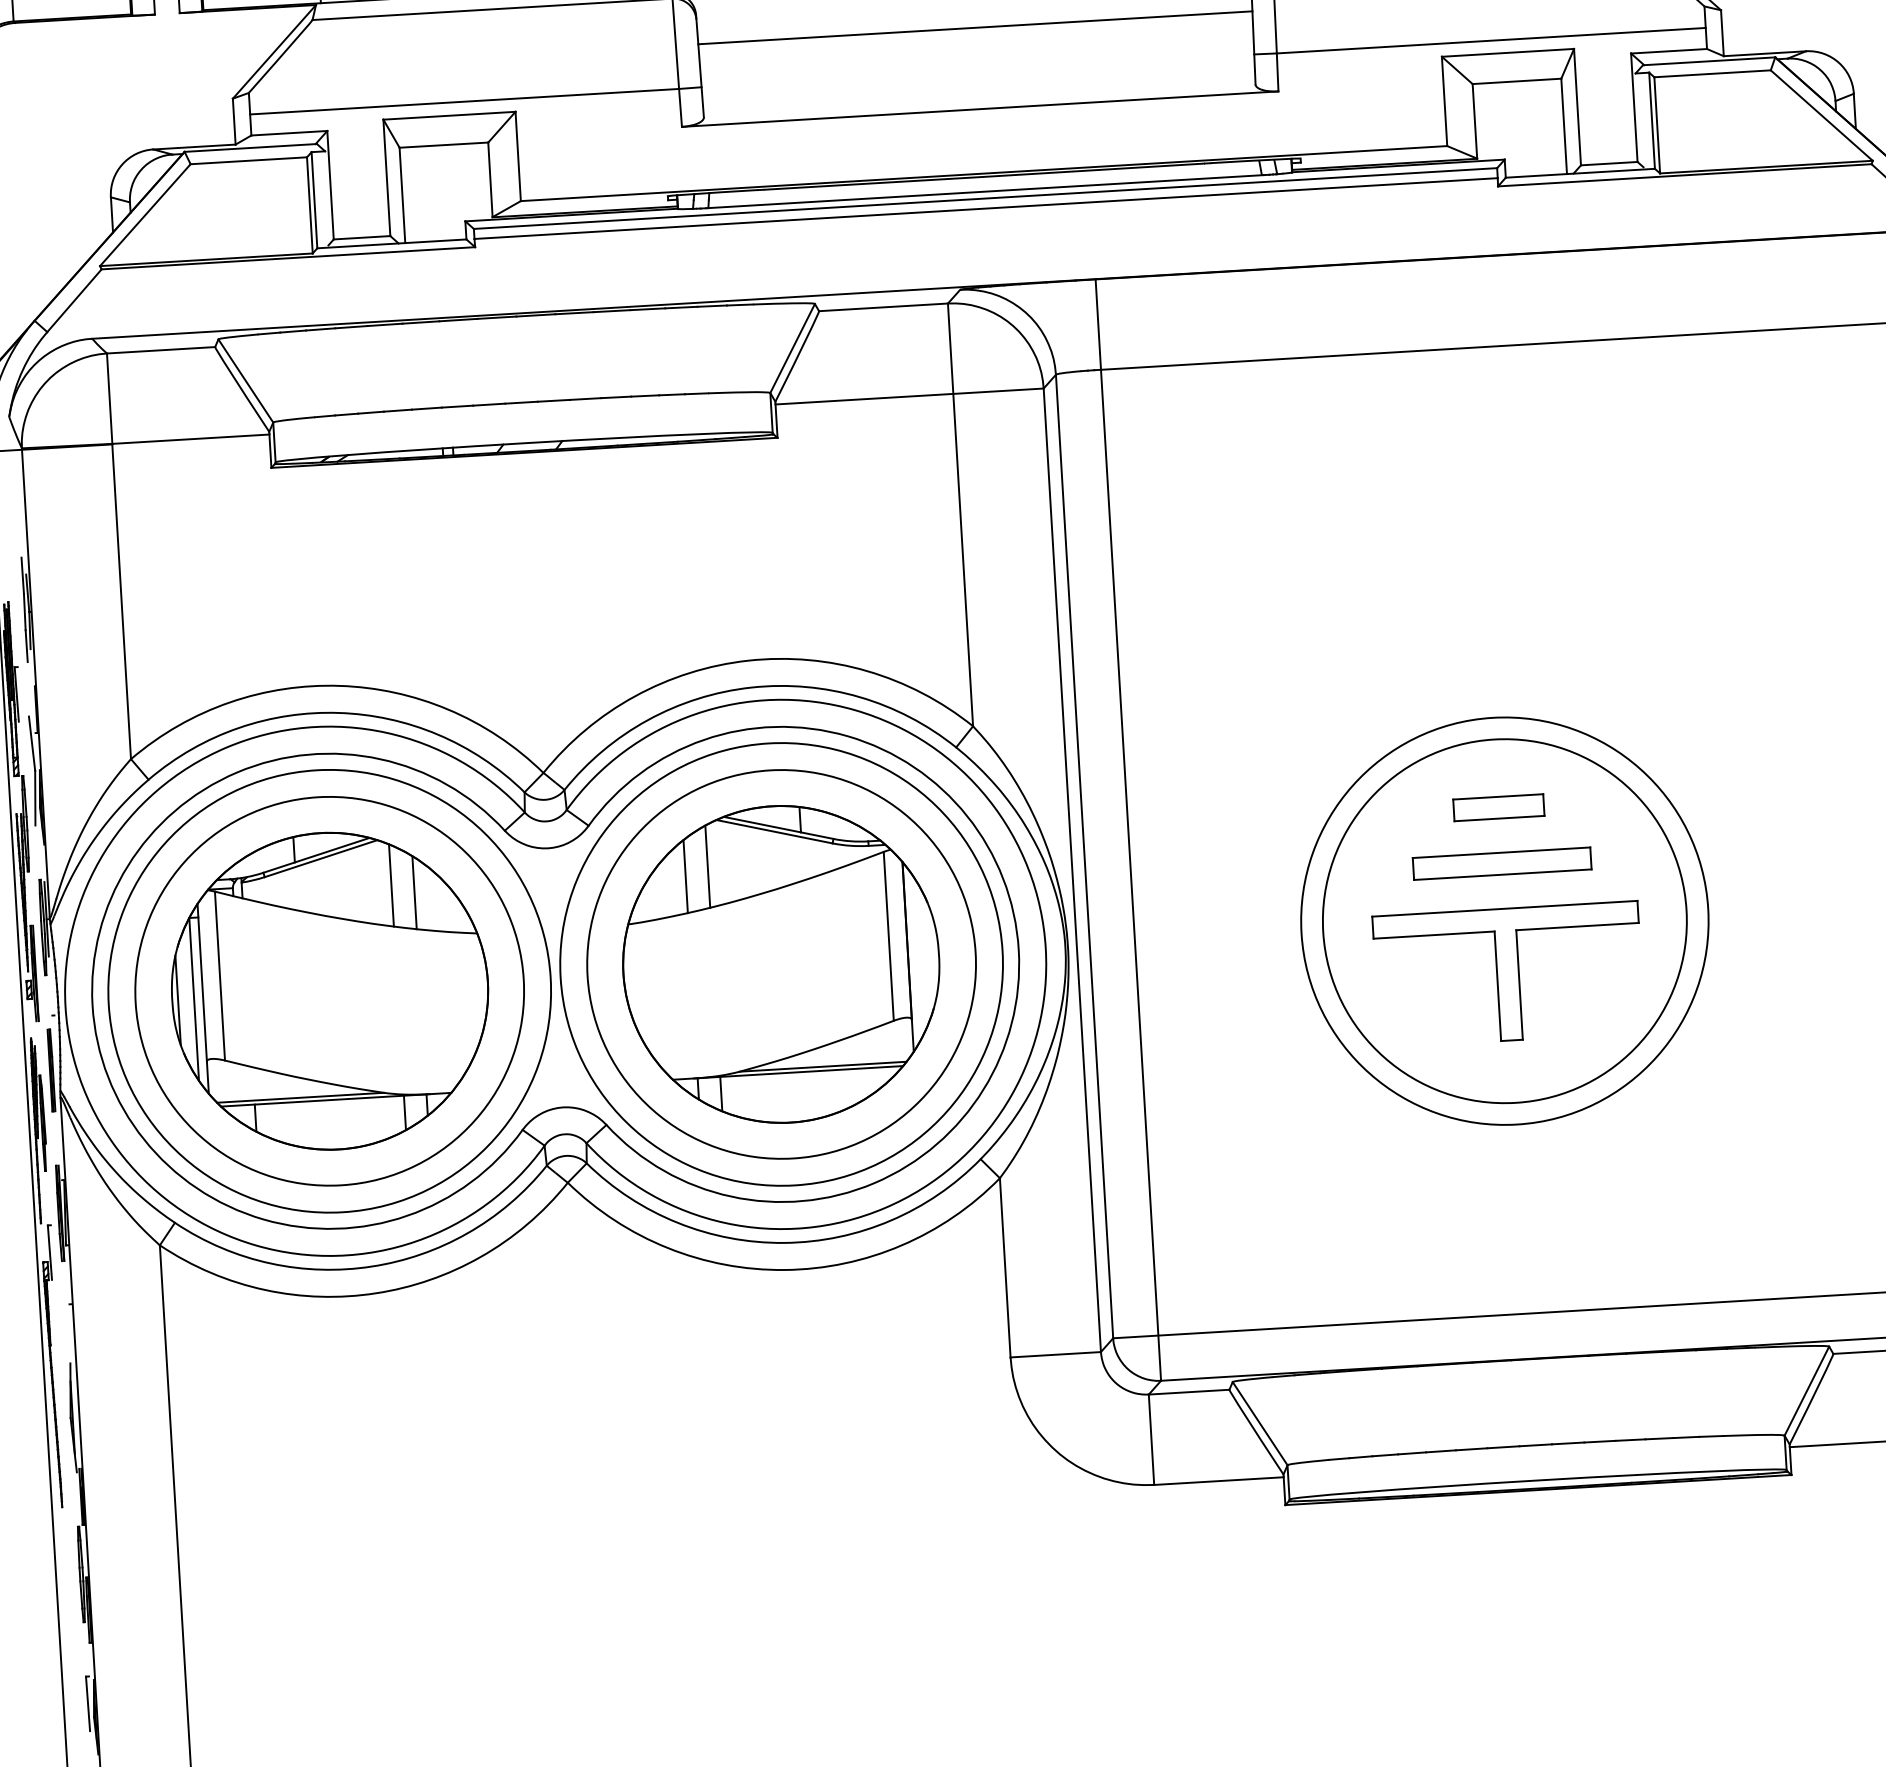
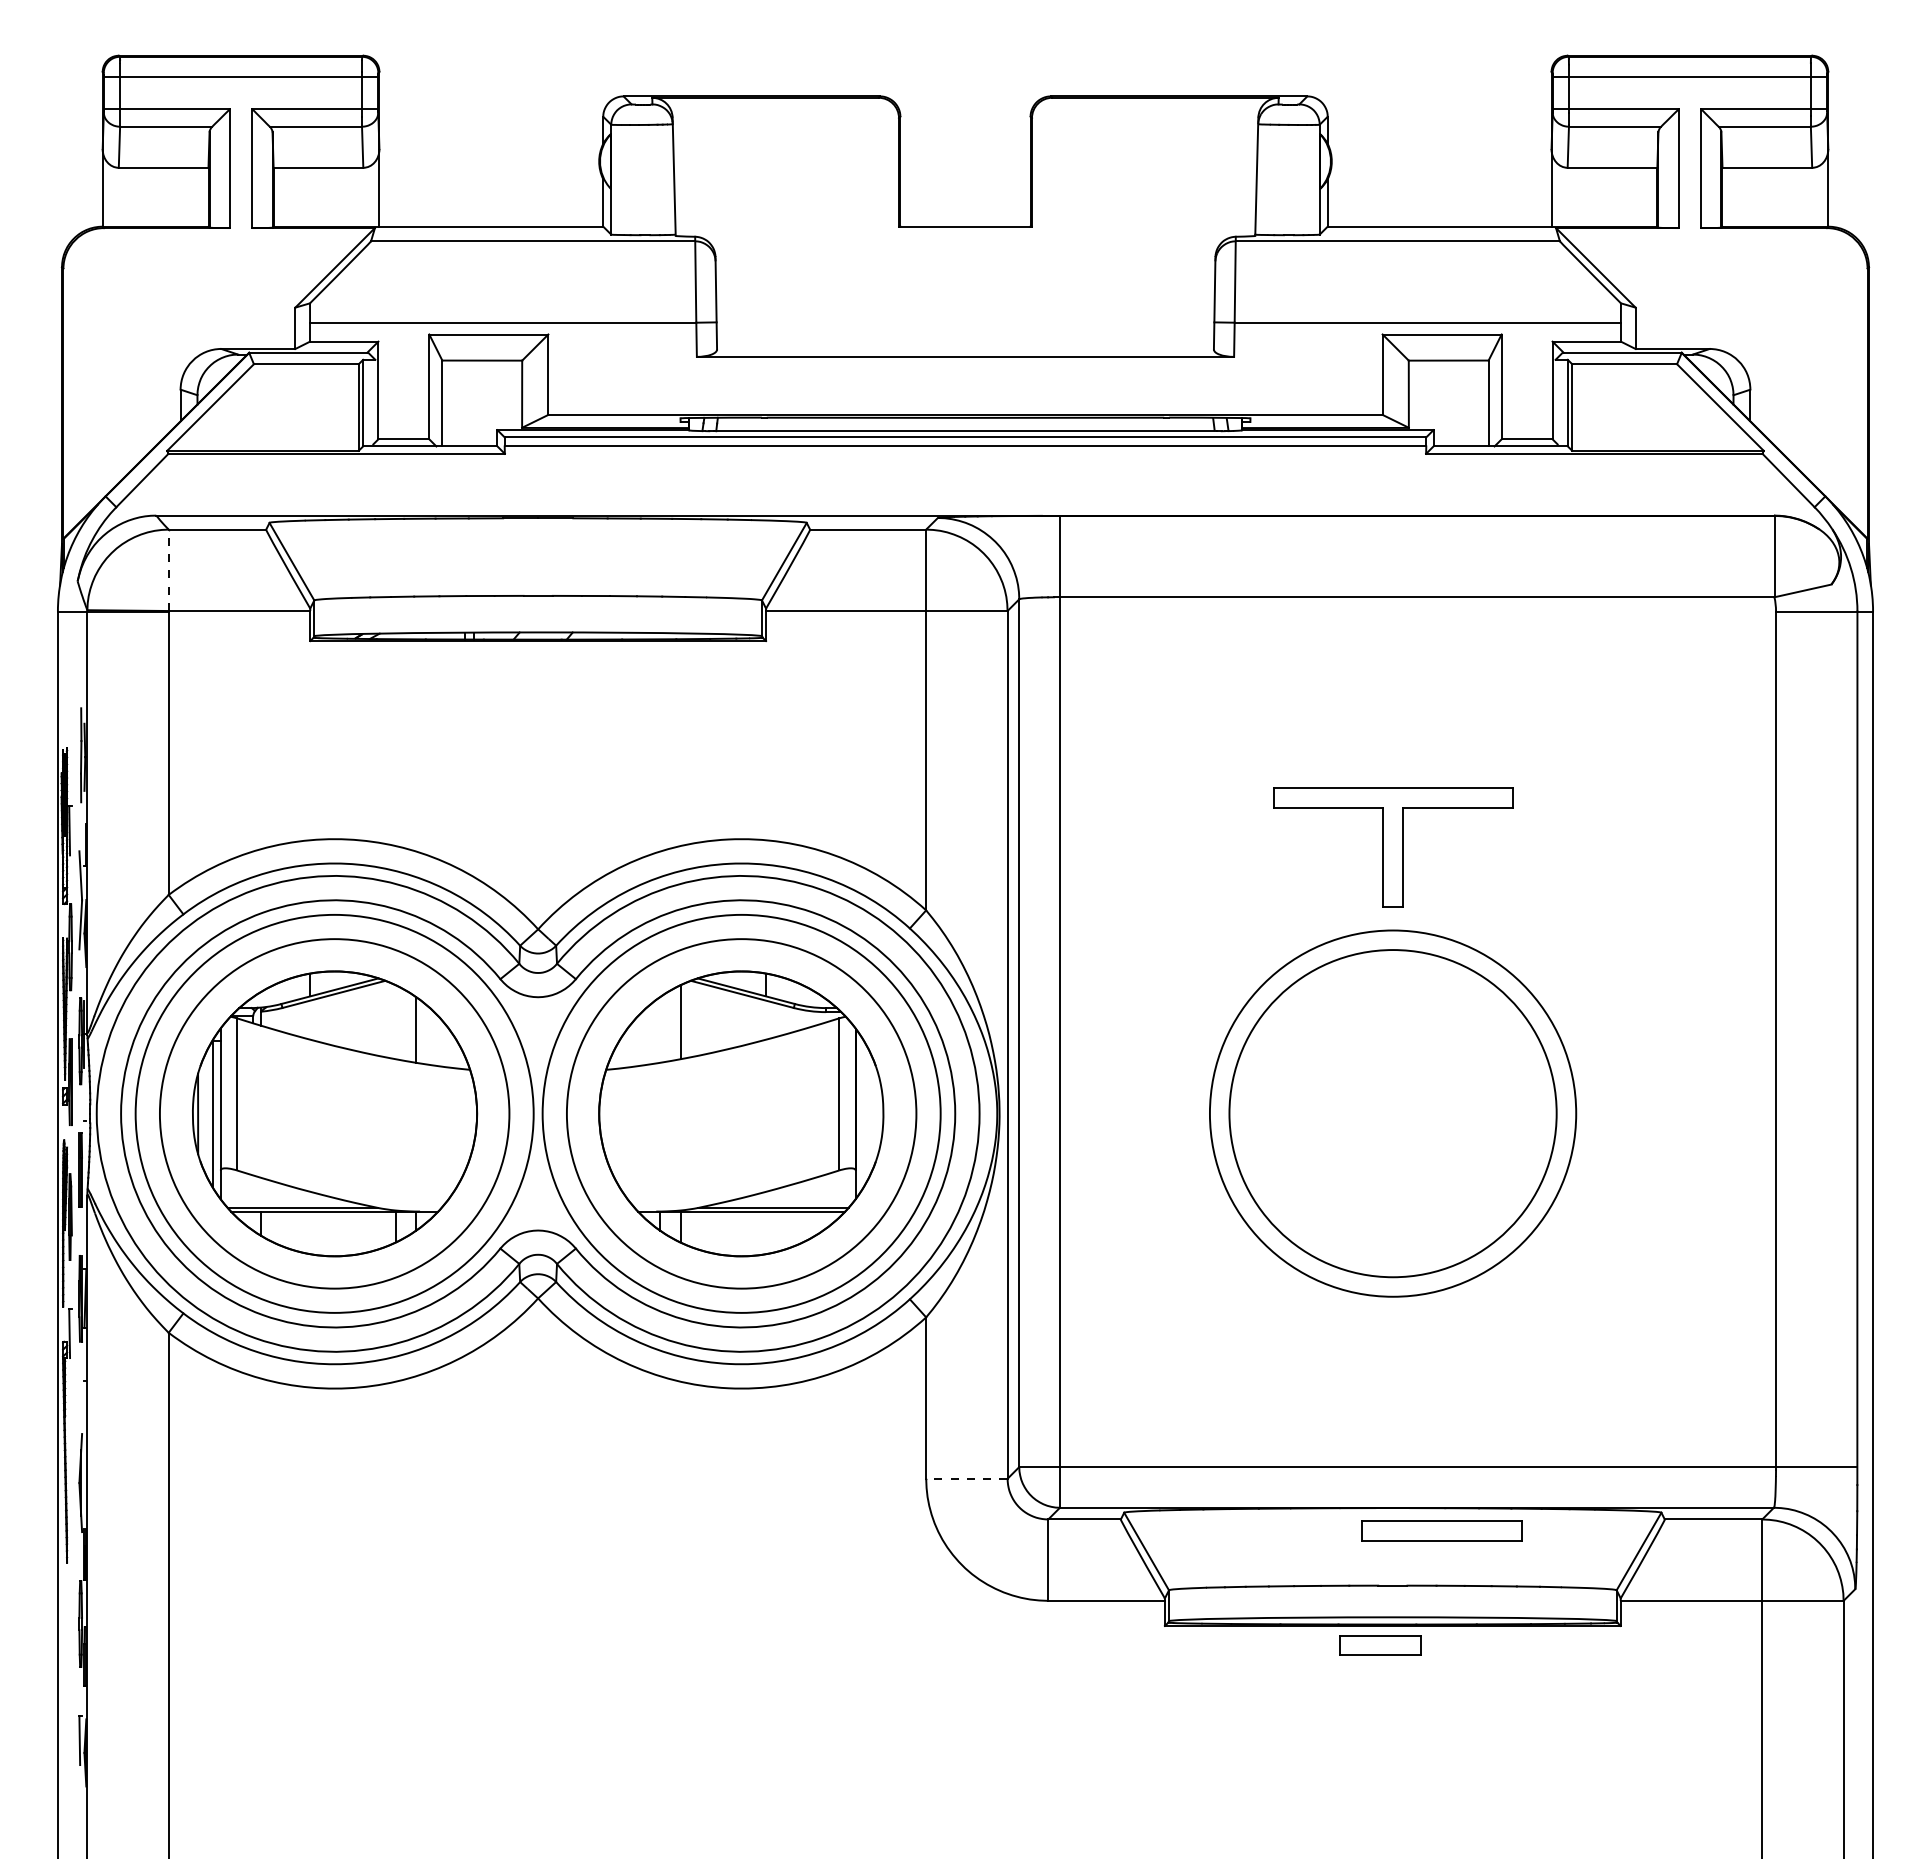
line: (975, 27) -> (965, 283), removed
line: (109, 398) -> (168, 570), solid -> dashed
part: (1498, 807) -> (1380, 1645), moved
part: (1501, 863) -> (1441, 1530), moved
line: (685, 876) -> (660, 1029), removed
line: (391, 885) -> (395, 1022), removed
part: (1508, 974) -> (1393, 847), moved
line: (1055, 1354) -> (966, 1478), solid -> dashed

